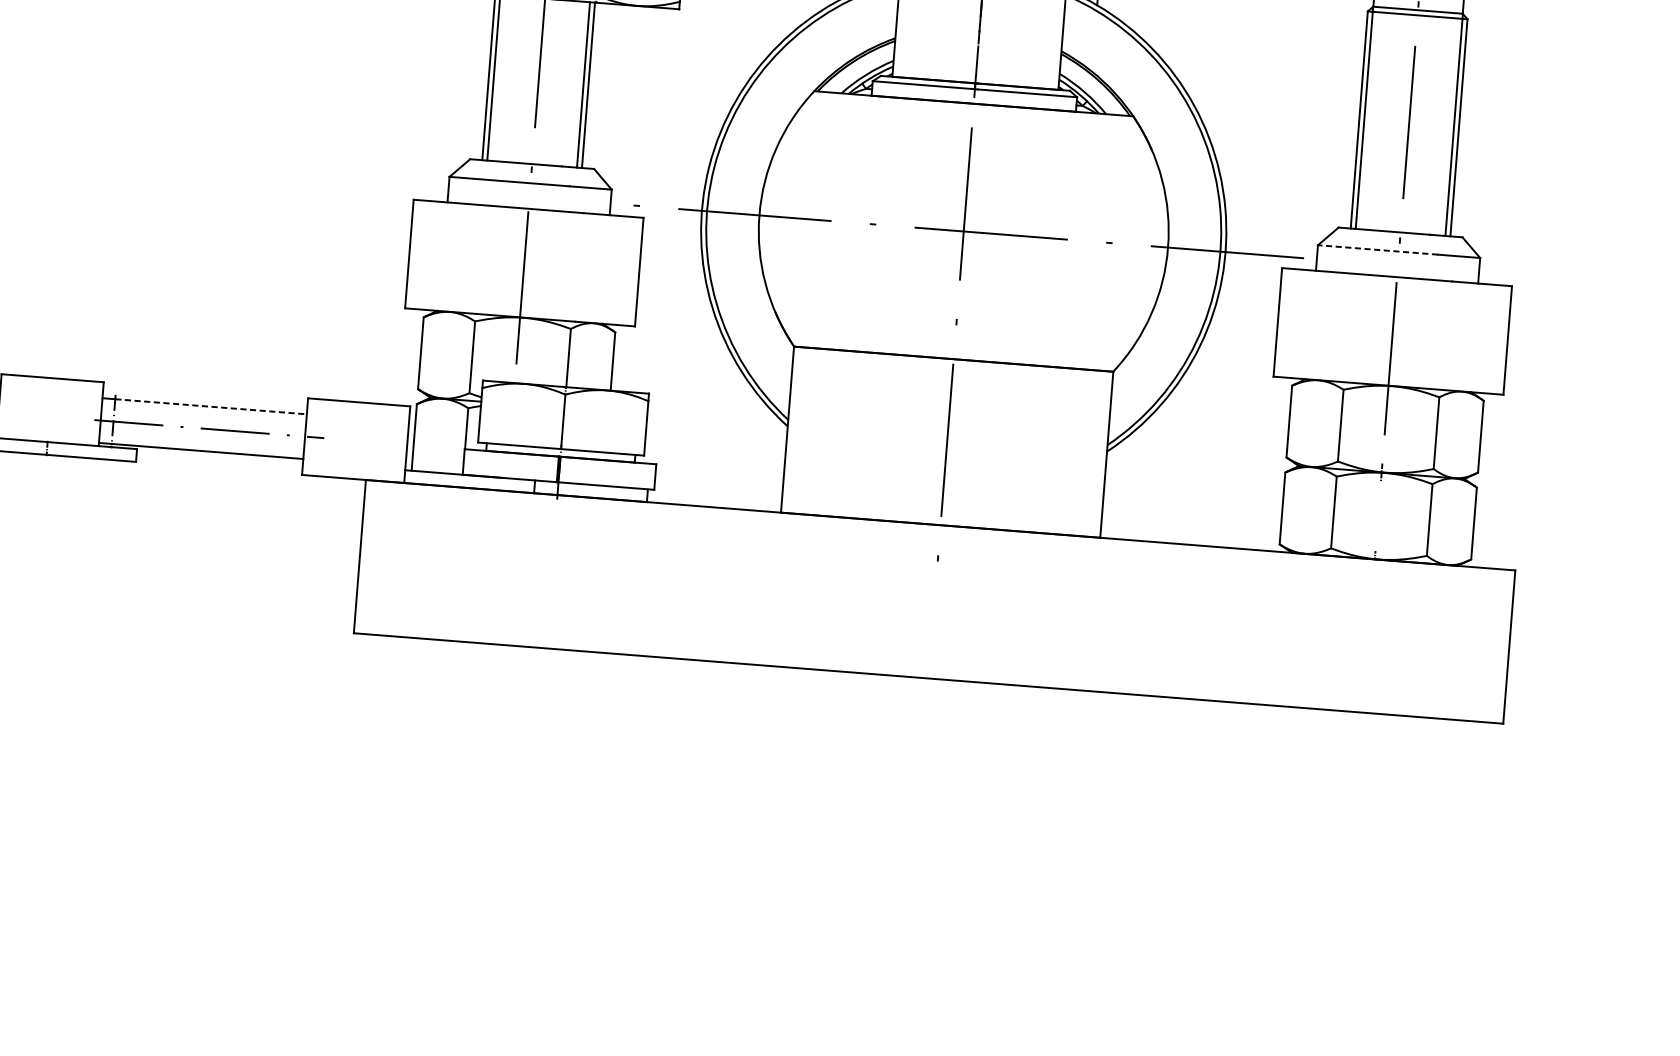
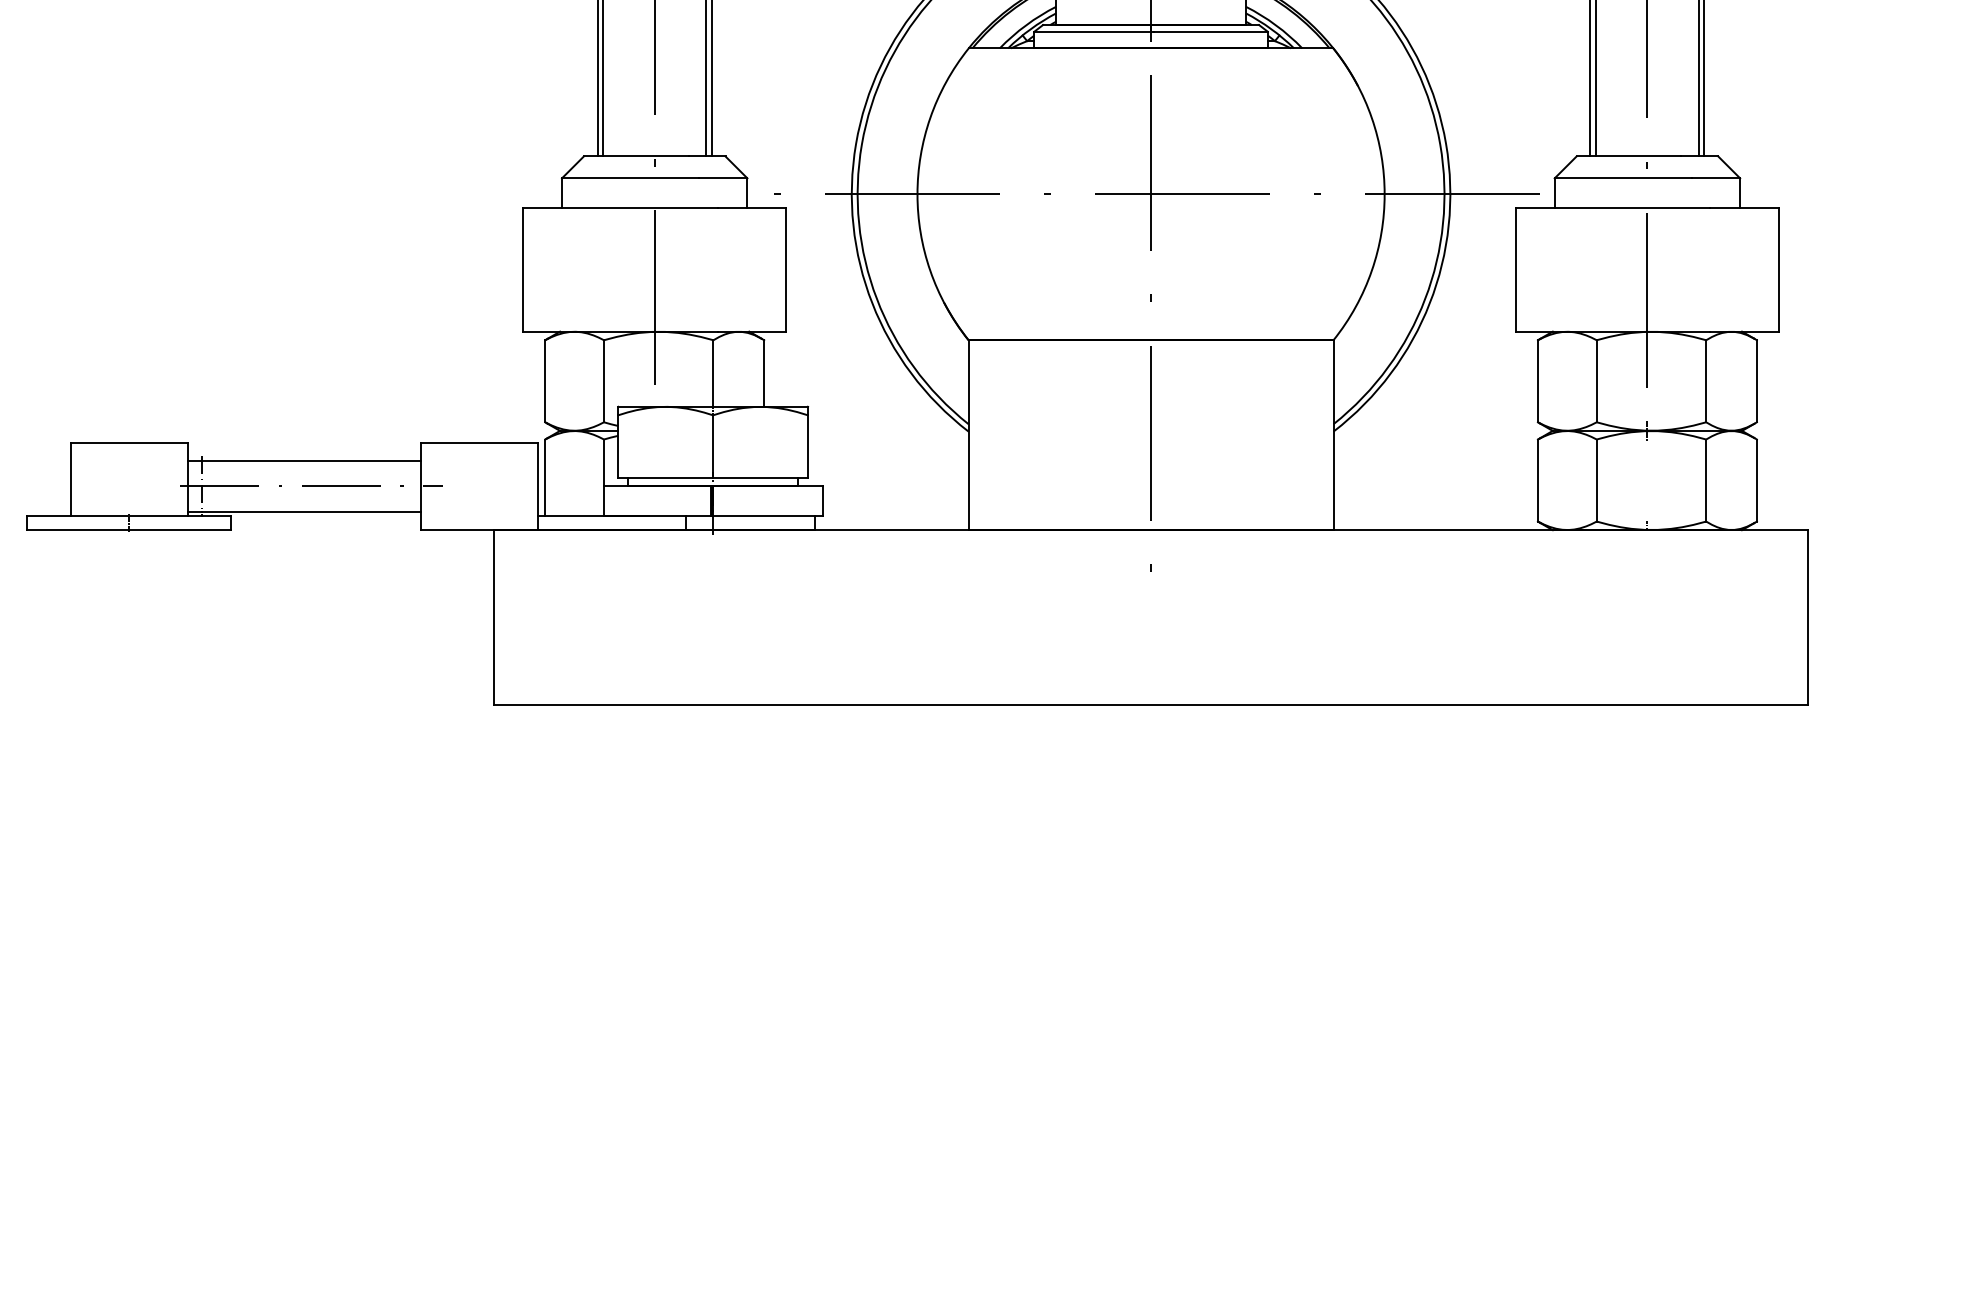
line: (1378, 250) -> (1623, 178), dashed -> solid
line: (211, 406) -> (312, 460), dashed -> solid

